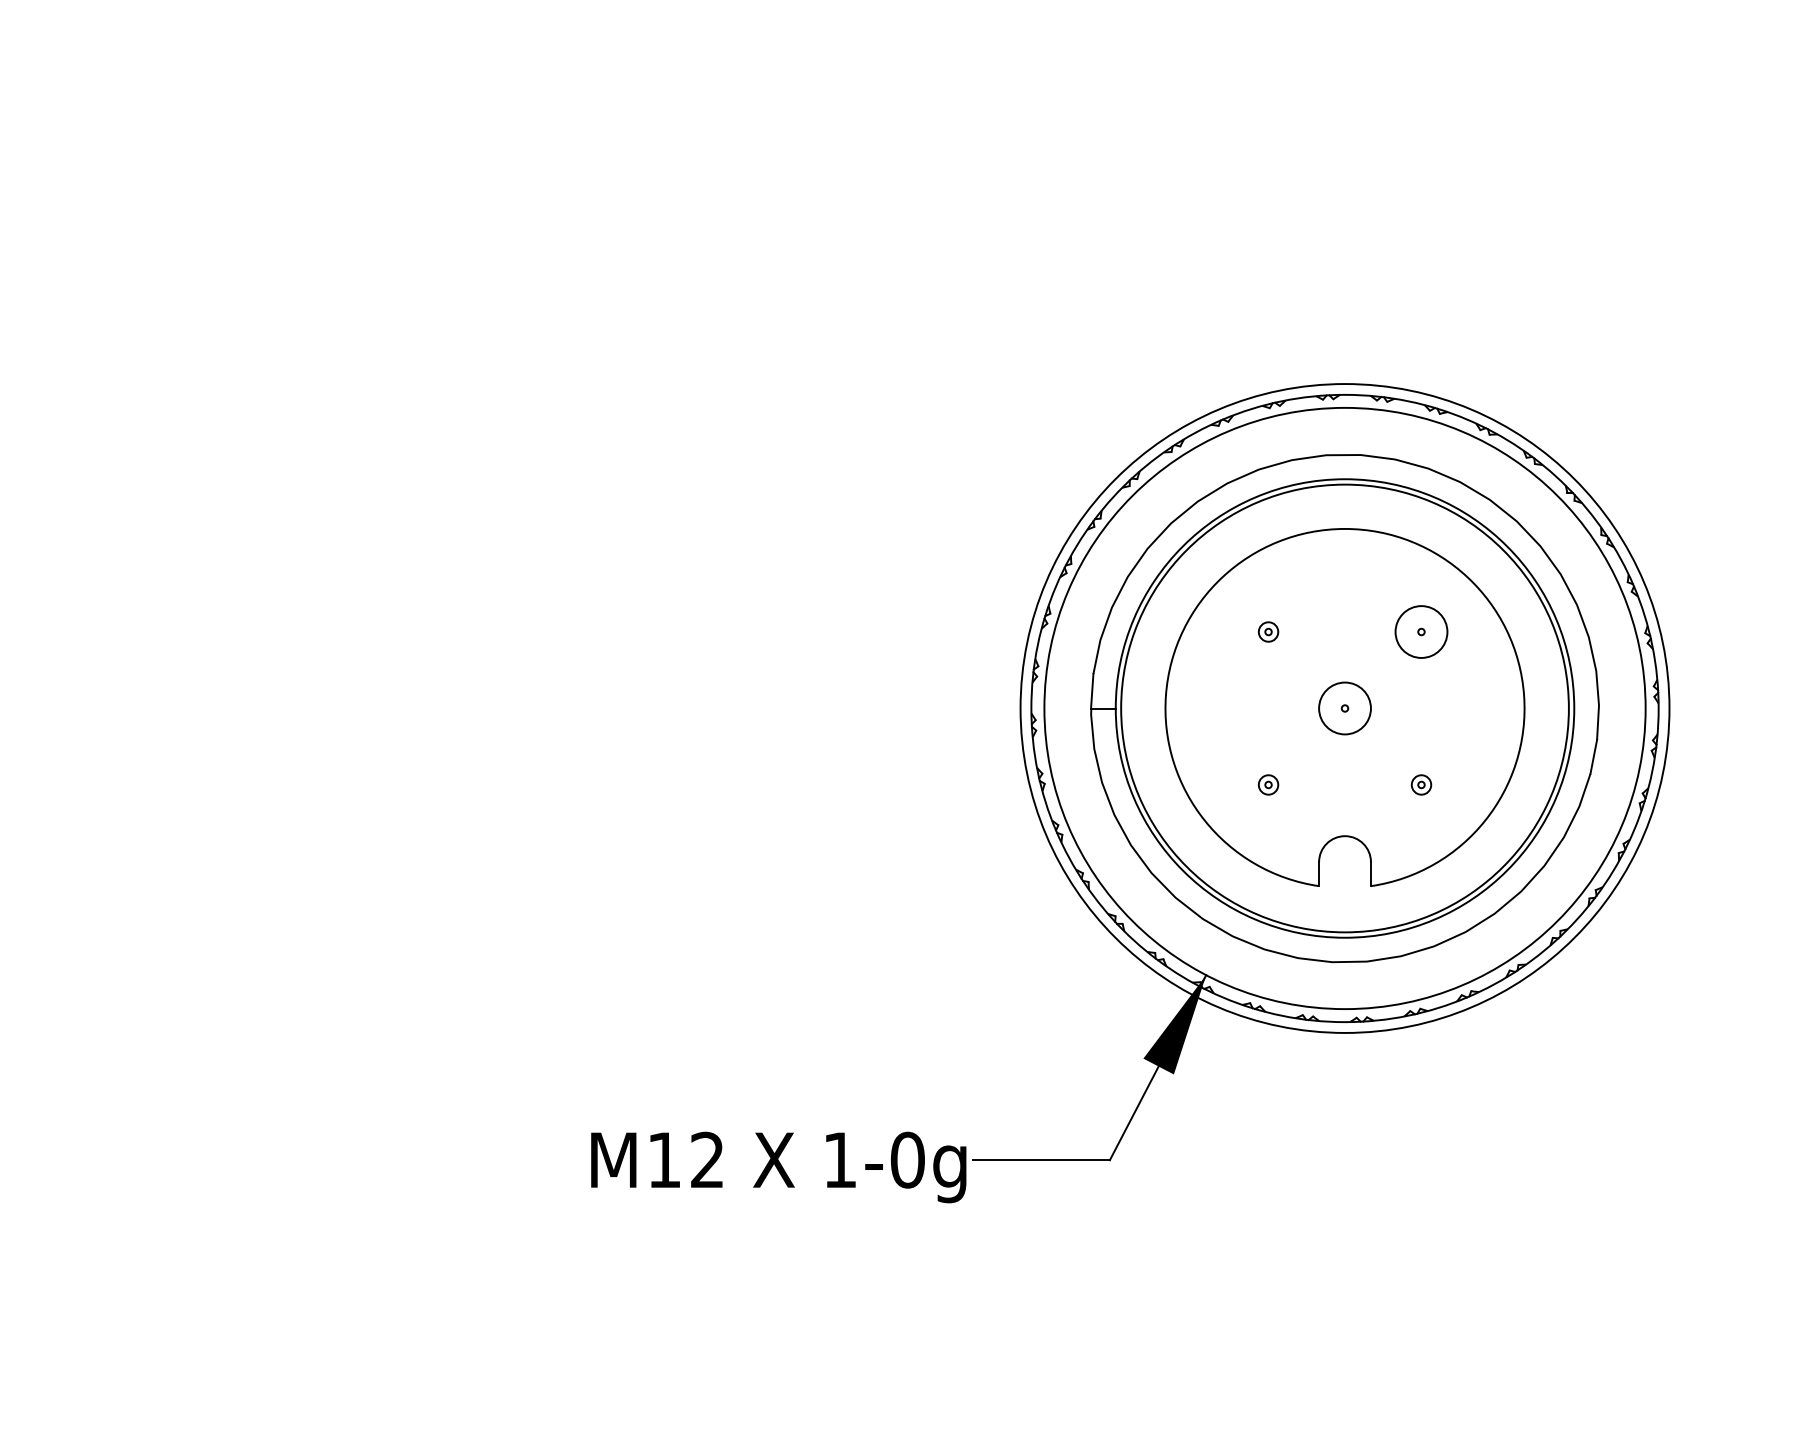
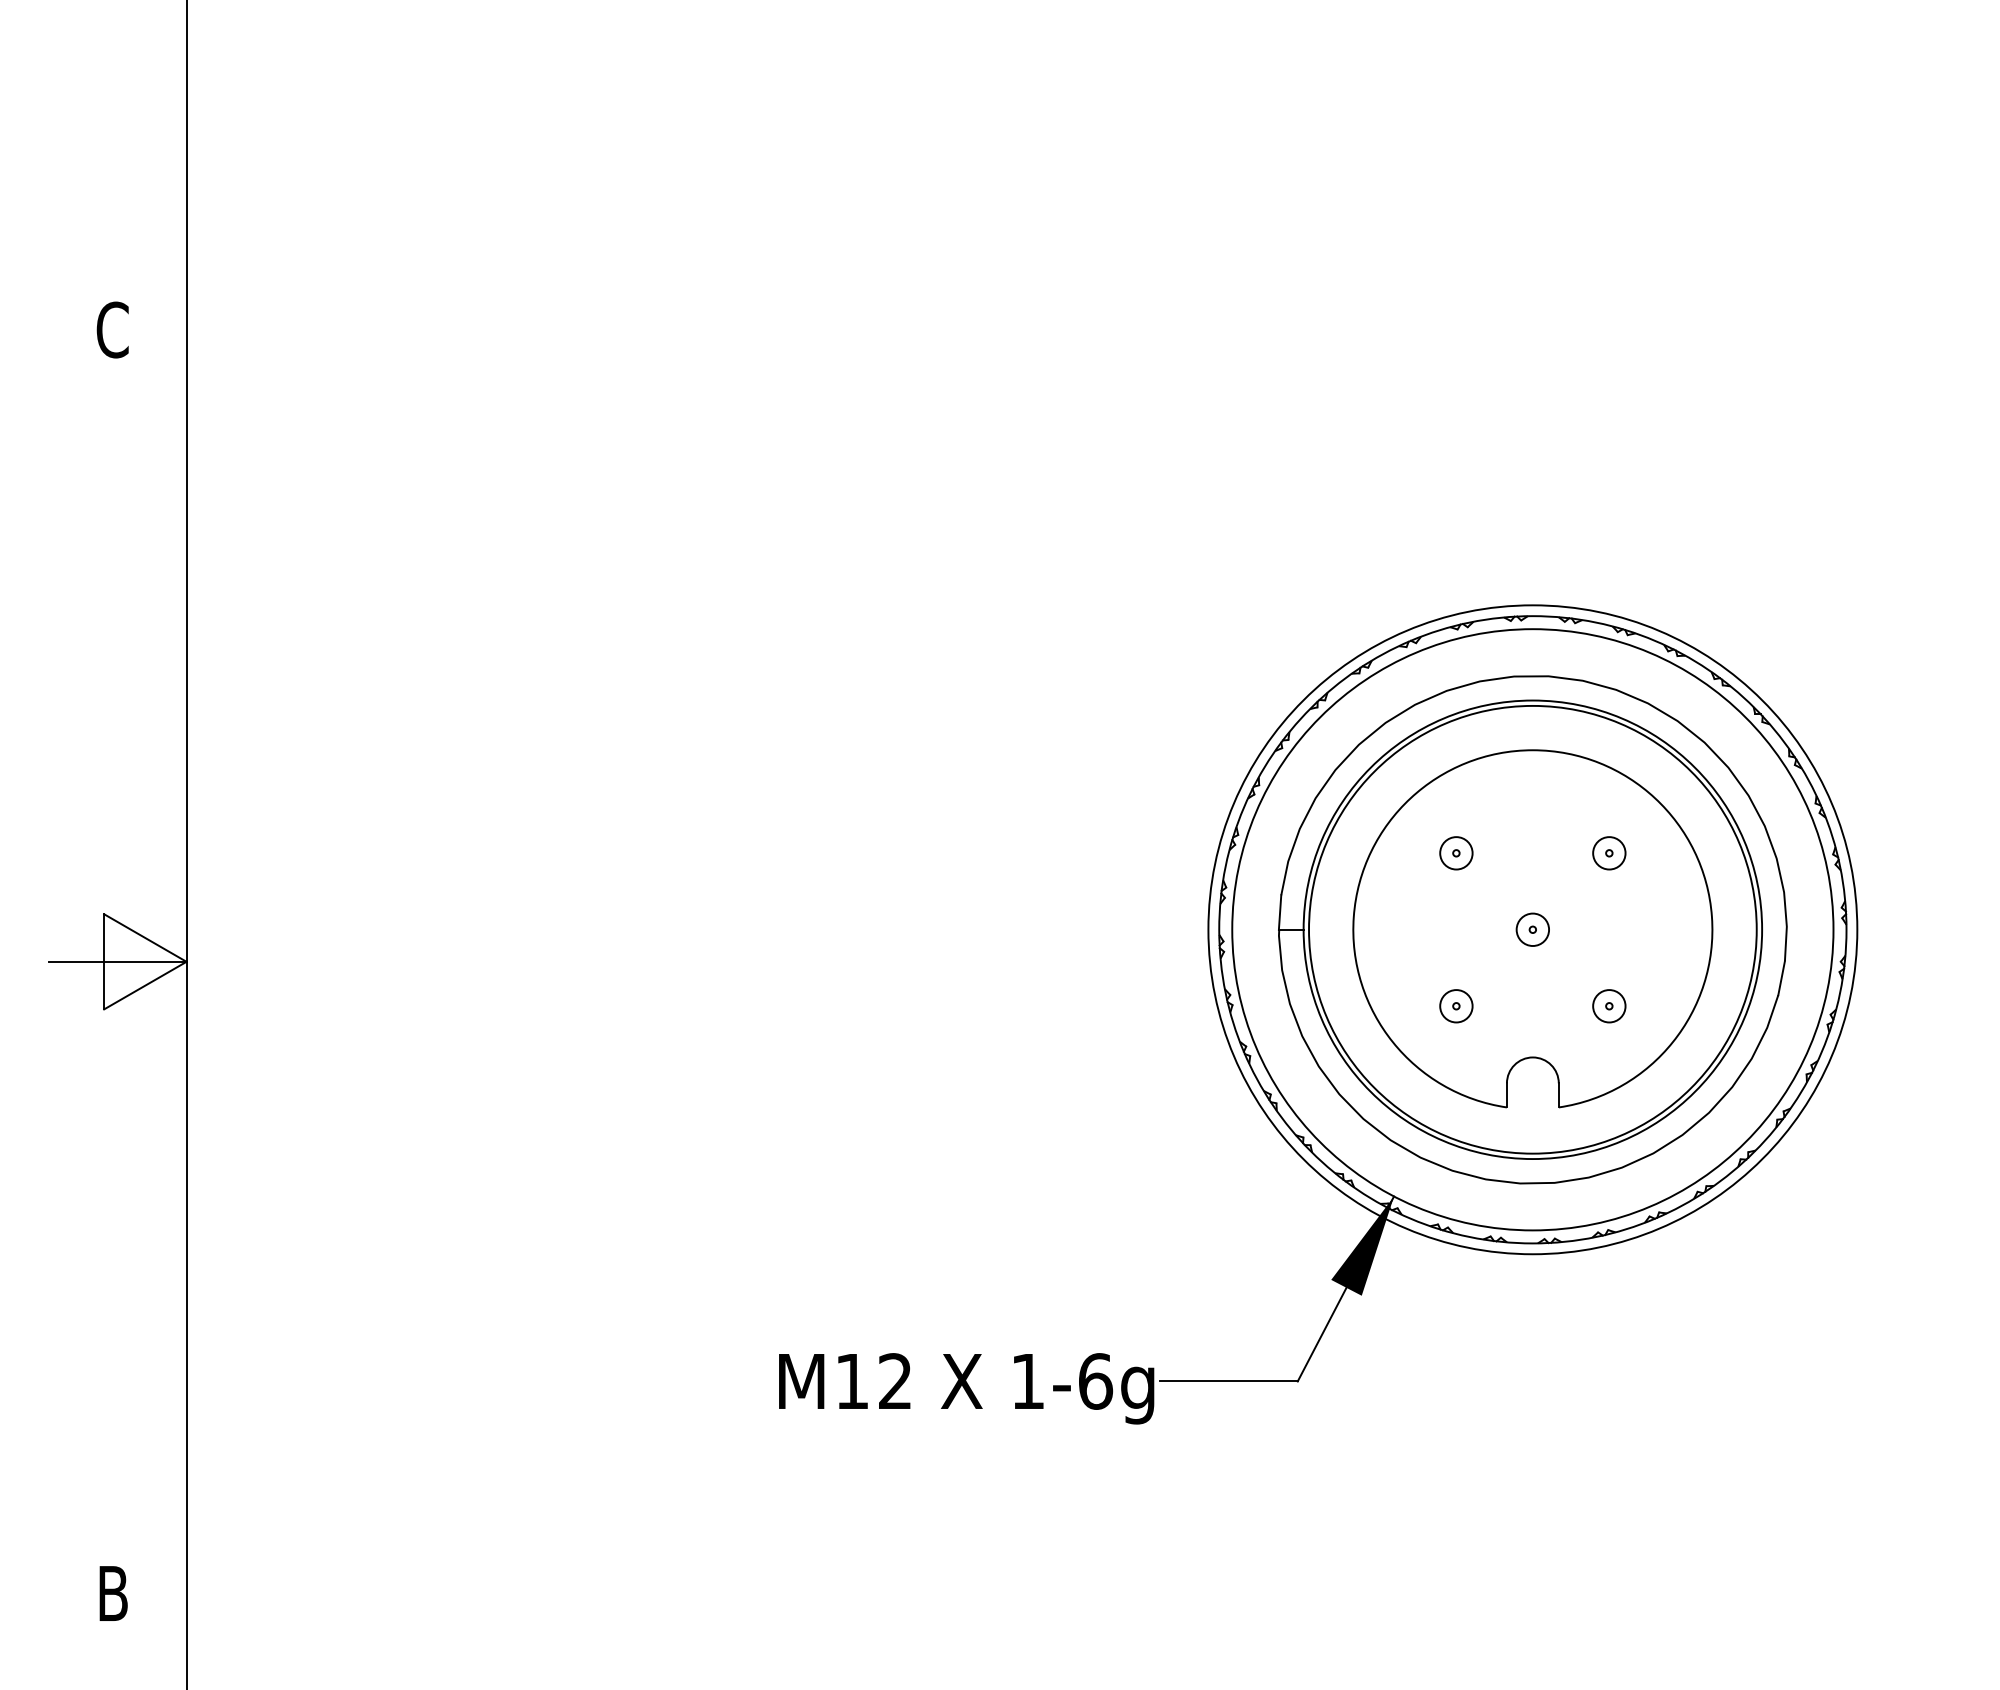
circle: (1268, 632) -> (1456, 853), size x1.67
circle: (1421, 632) -> (1609, 853), size x0.62
circle: (1344, 708) -> (1532, 929), size x0.62
circle: (1268, 785) -> (1456, 1006), size x1.67
circle: (1421, 785) -> (1609, 1006), size x1.67
text: (907, 1160) -> (1095, 1381), 1-0g -> 1-6g

